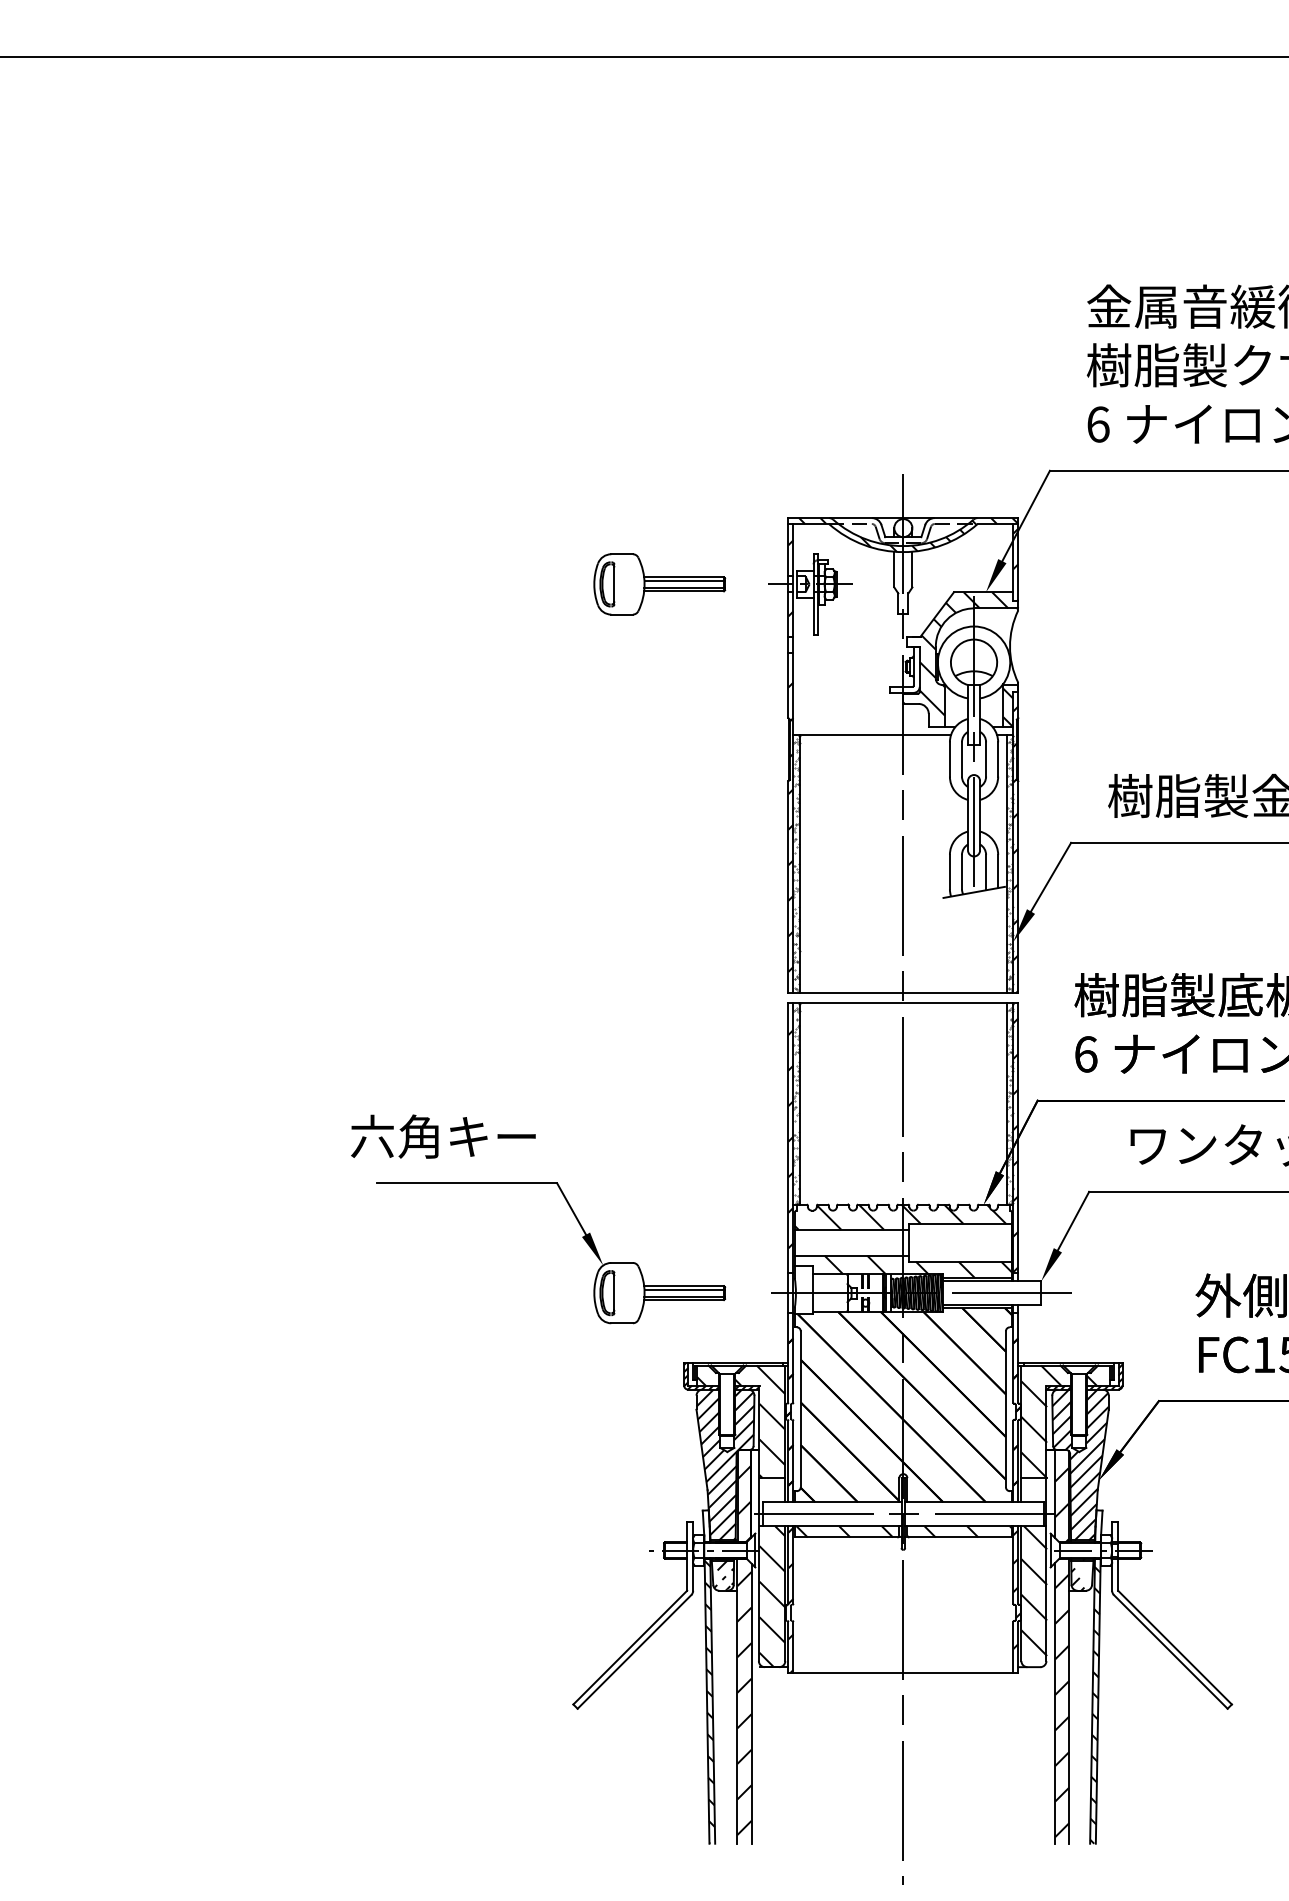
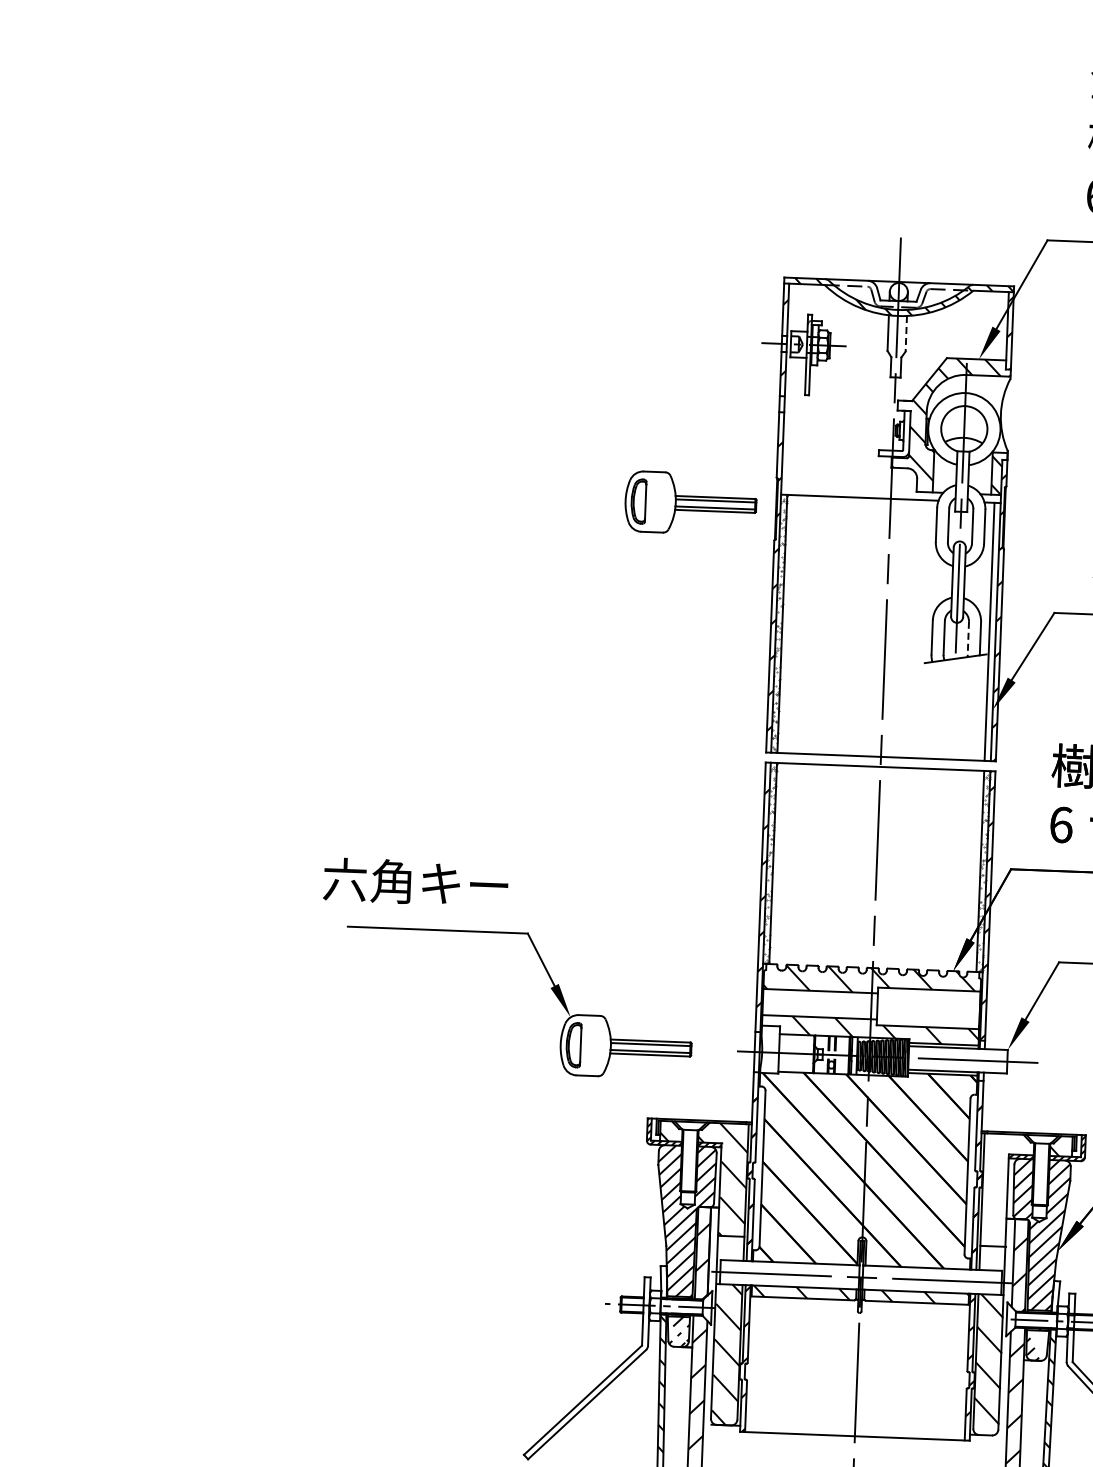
line: (912, 569) -> (906, 333), solid -> dashed
part: (659, 584) -> (690, 503), moved
hatch: (1010, 863) -> (993, 631), removed
line: (986, 872) -> (968, 639), solid -> dashed
hatch: (1041, 1421) -> (1002, 1190), removed

